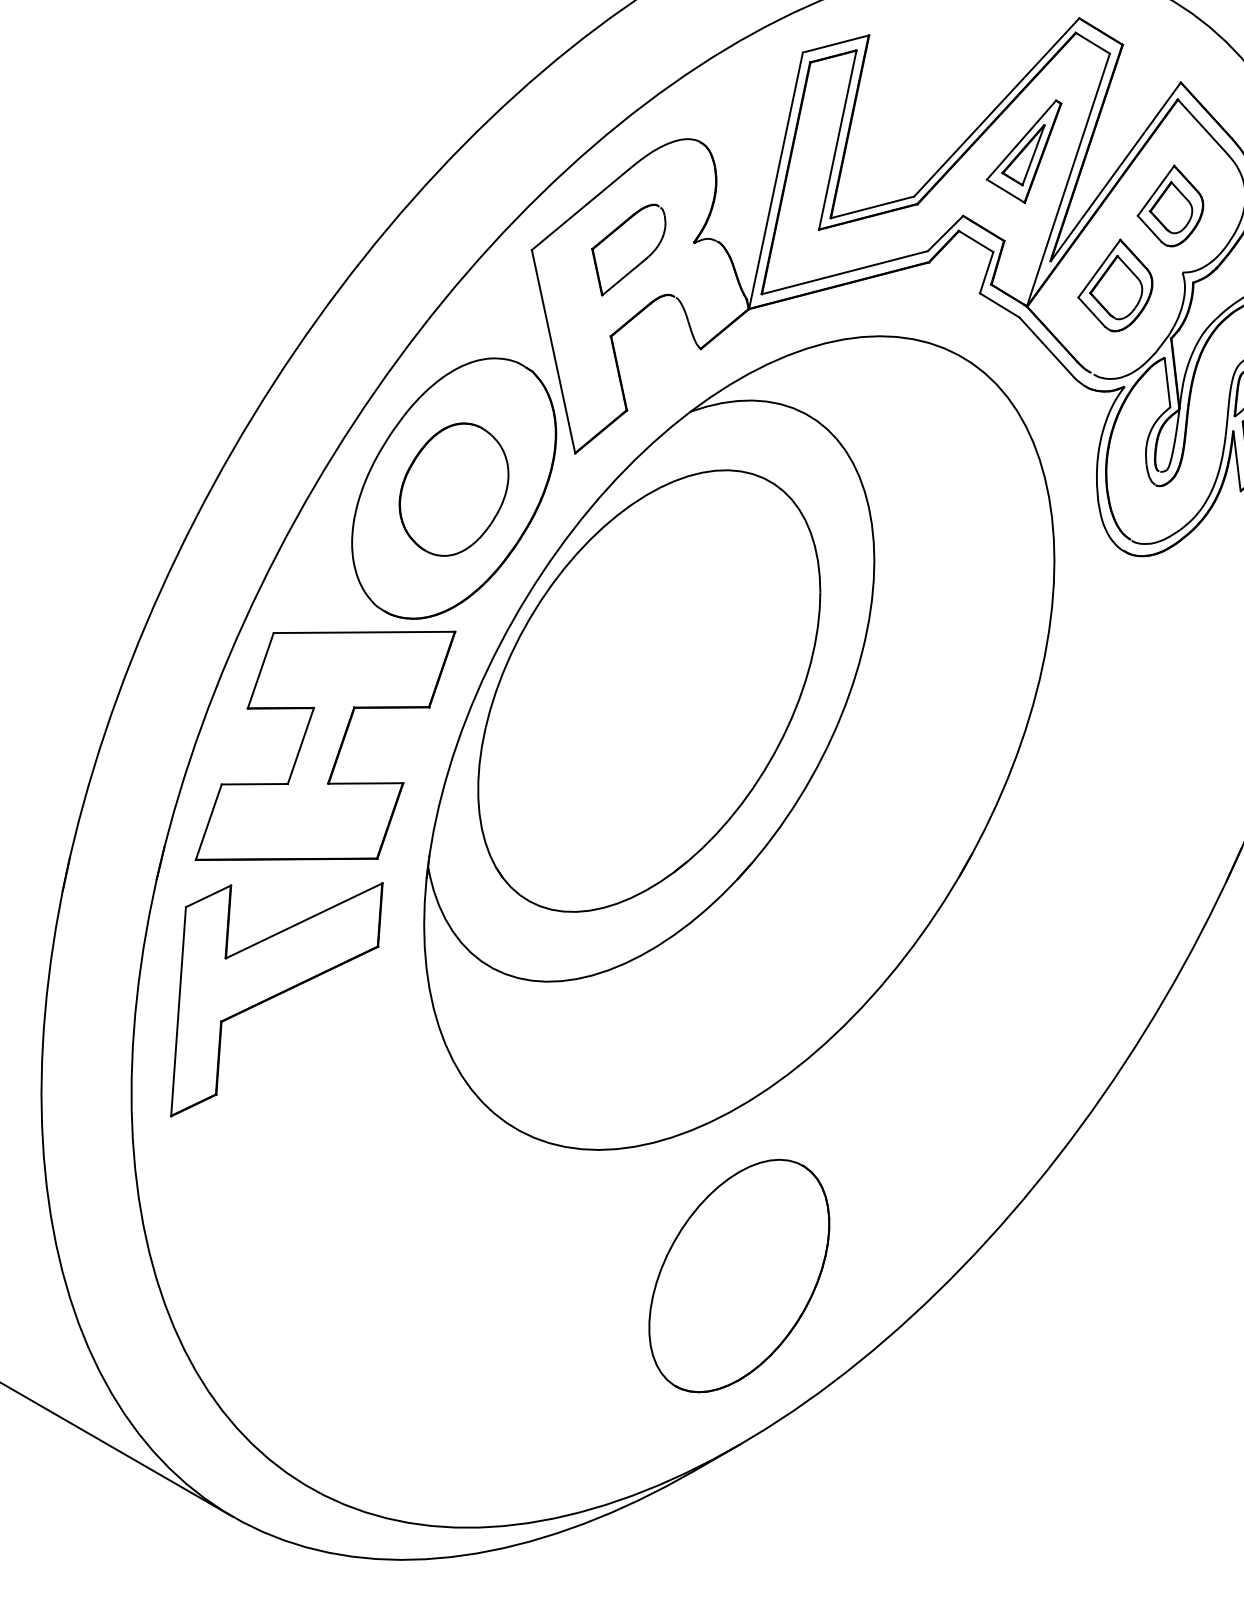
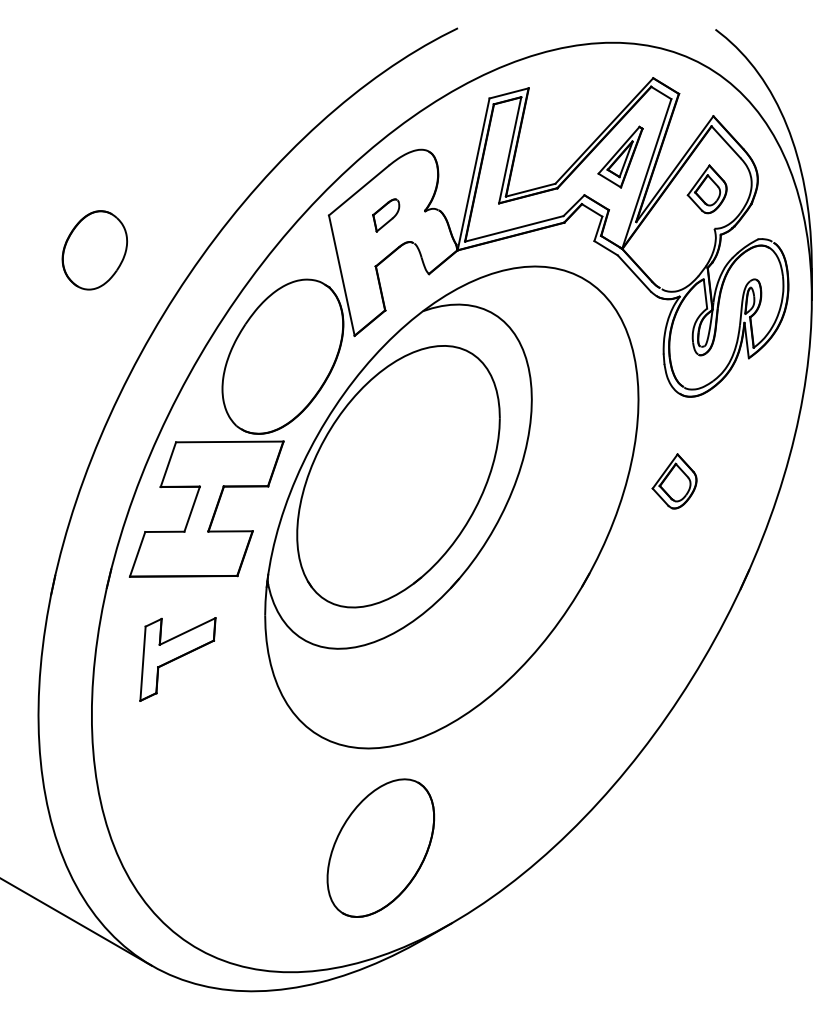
part: (627, 250) -> (385, 215), size x0.6
part: (1115, 285) -> (674, 481), moved
part: (453, 489) -> (94, 250), moved
part: (276, 999) -> (177, 659), size x0.6
part: (738, 1274) -> (380, 847), moved

